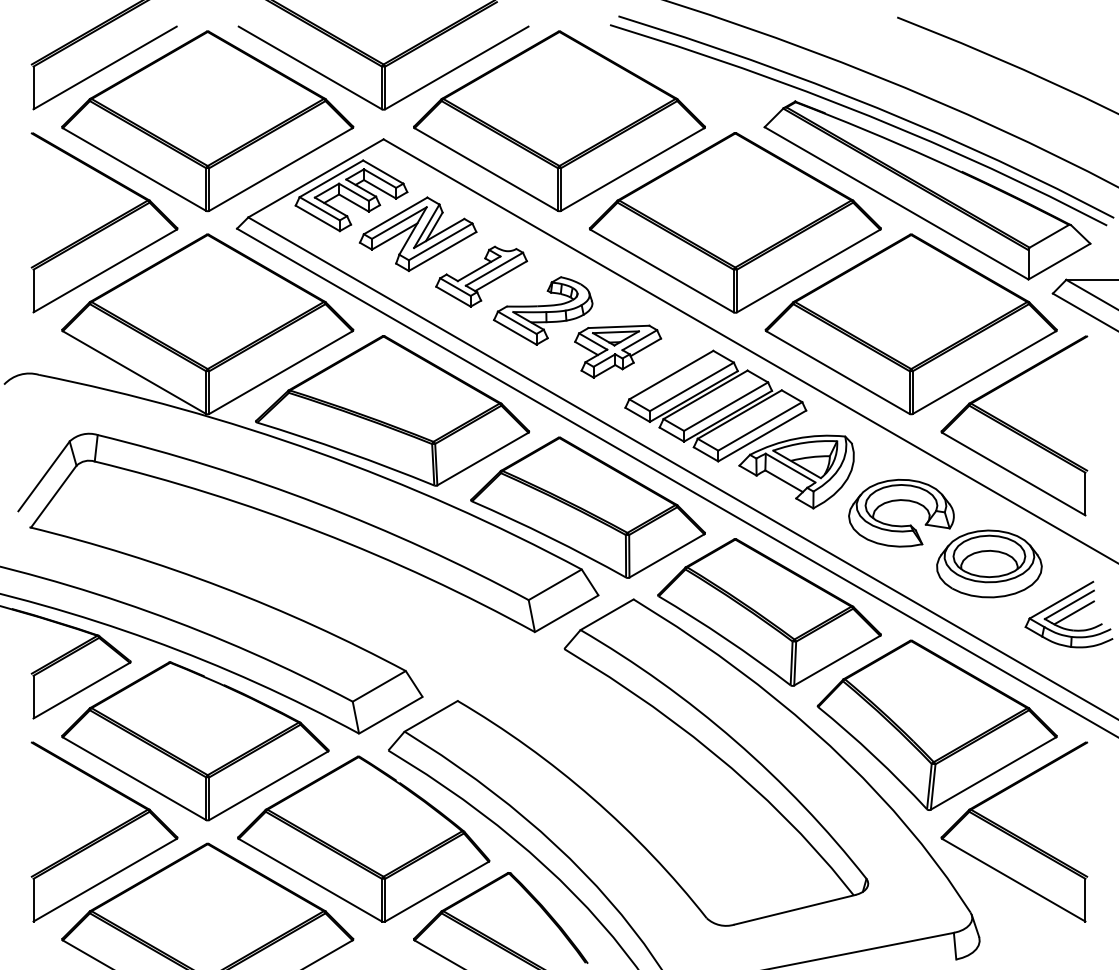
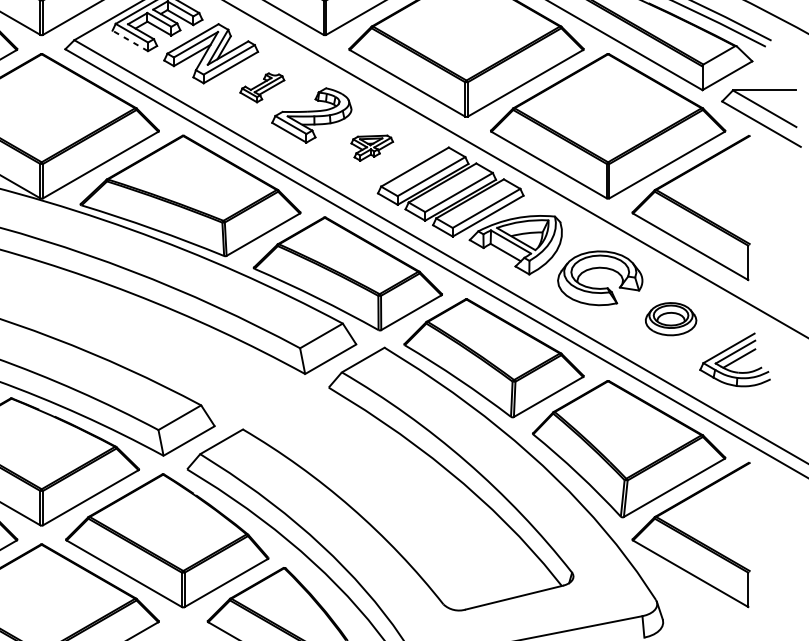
line: (317, 218) -> (130, 41), solid -> dashed
part: (481, 276) -> (262, 87), size x0.6
part: (618, 351) -> (372, 148), size x0.6
part: (989, 563) -> (671, 318), size x0.6

